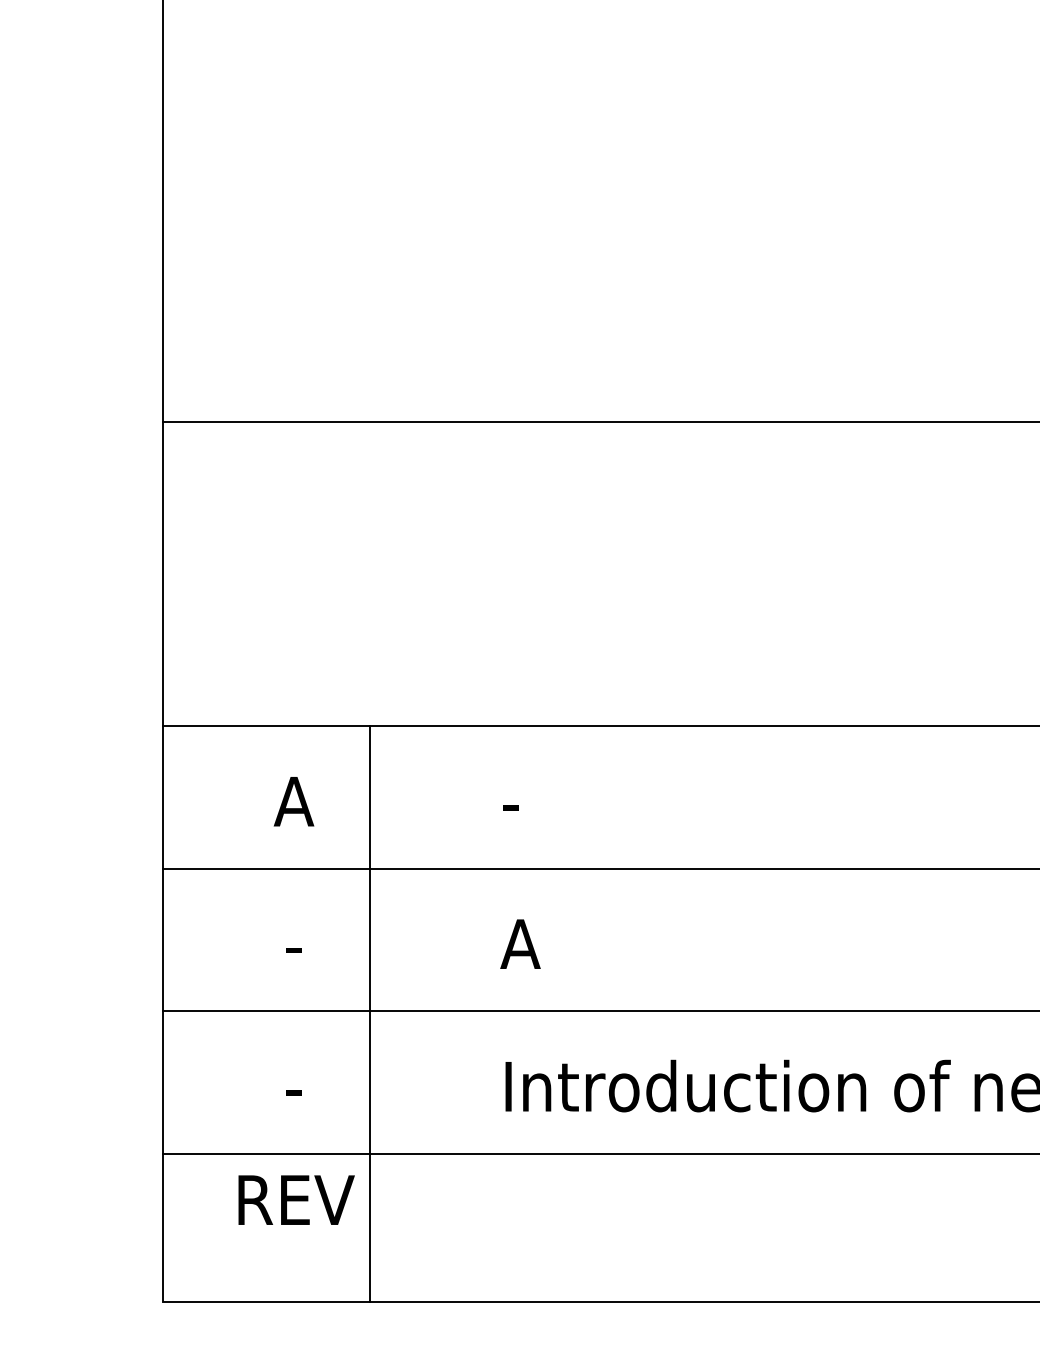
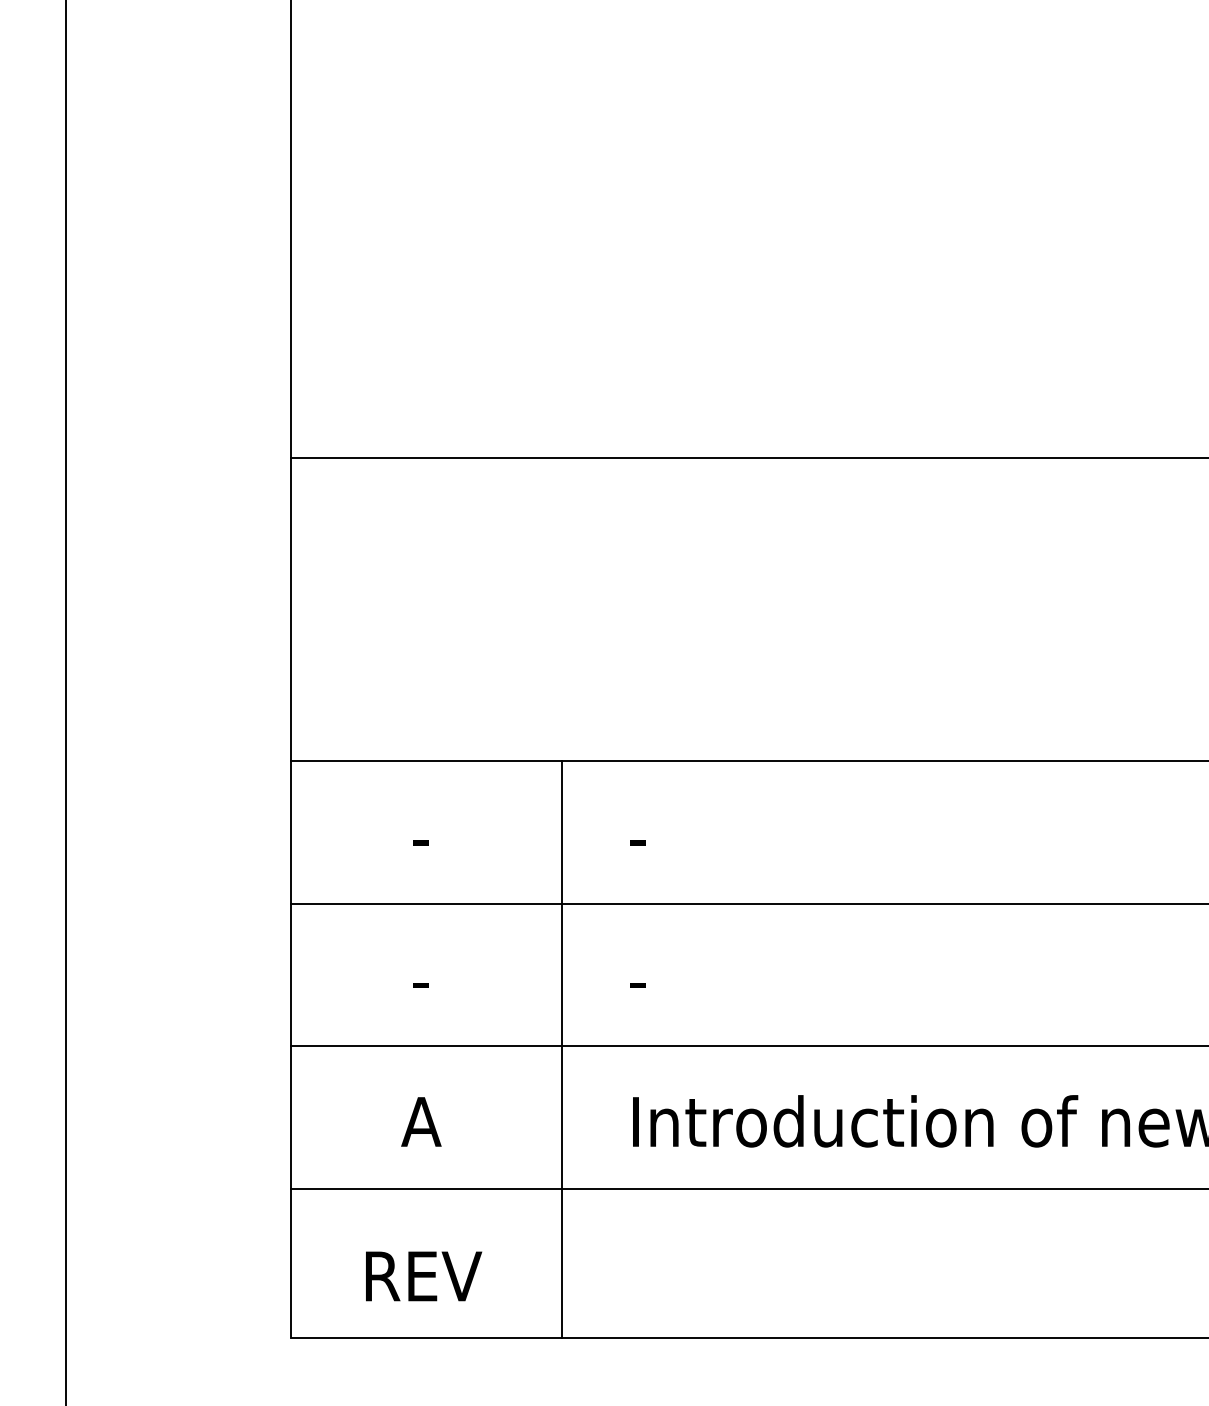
text: (294, 801) -> (421, 836), A -> -
text: (520, 944) -> (647, 979), A -> -
line: (370, 1014) -> (561, 1049), moved
text: (294, 1086) -> (421, 1121), - -> A
text: (297, 1200) -> (424, 1276), moved

